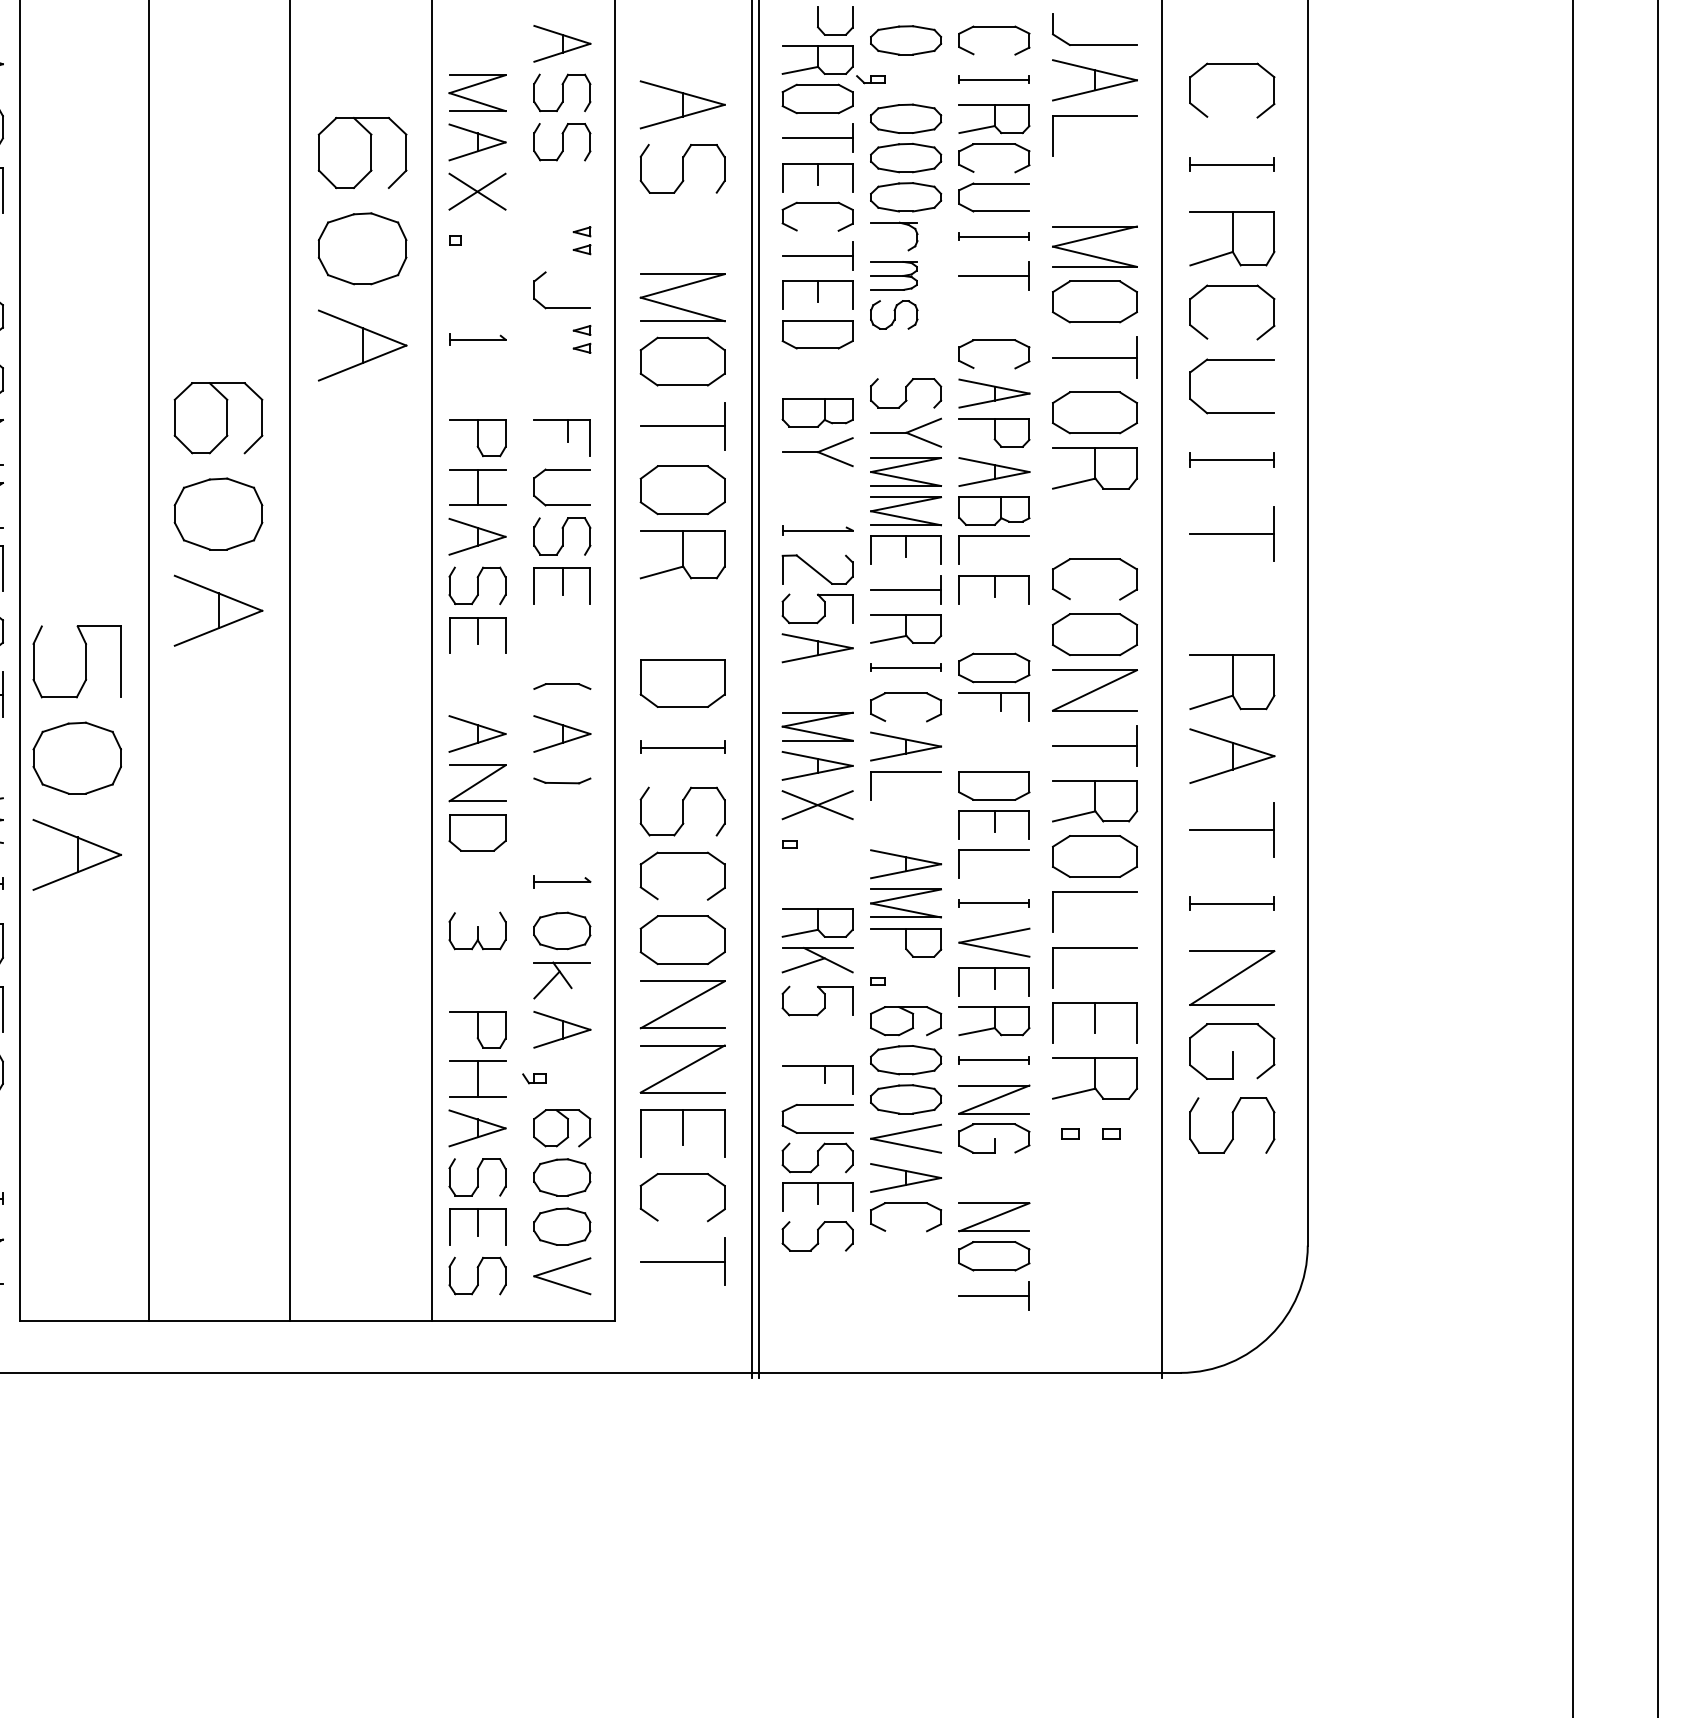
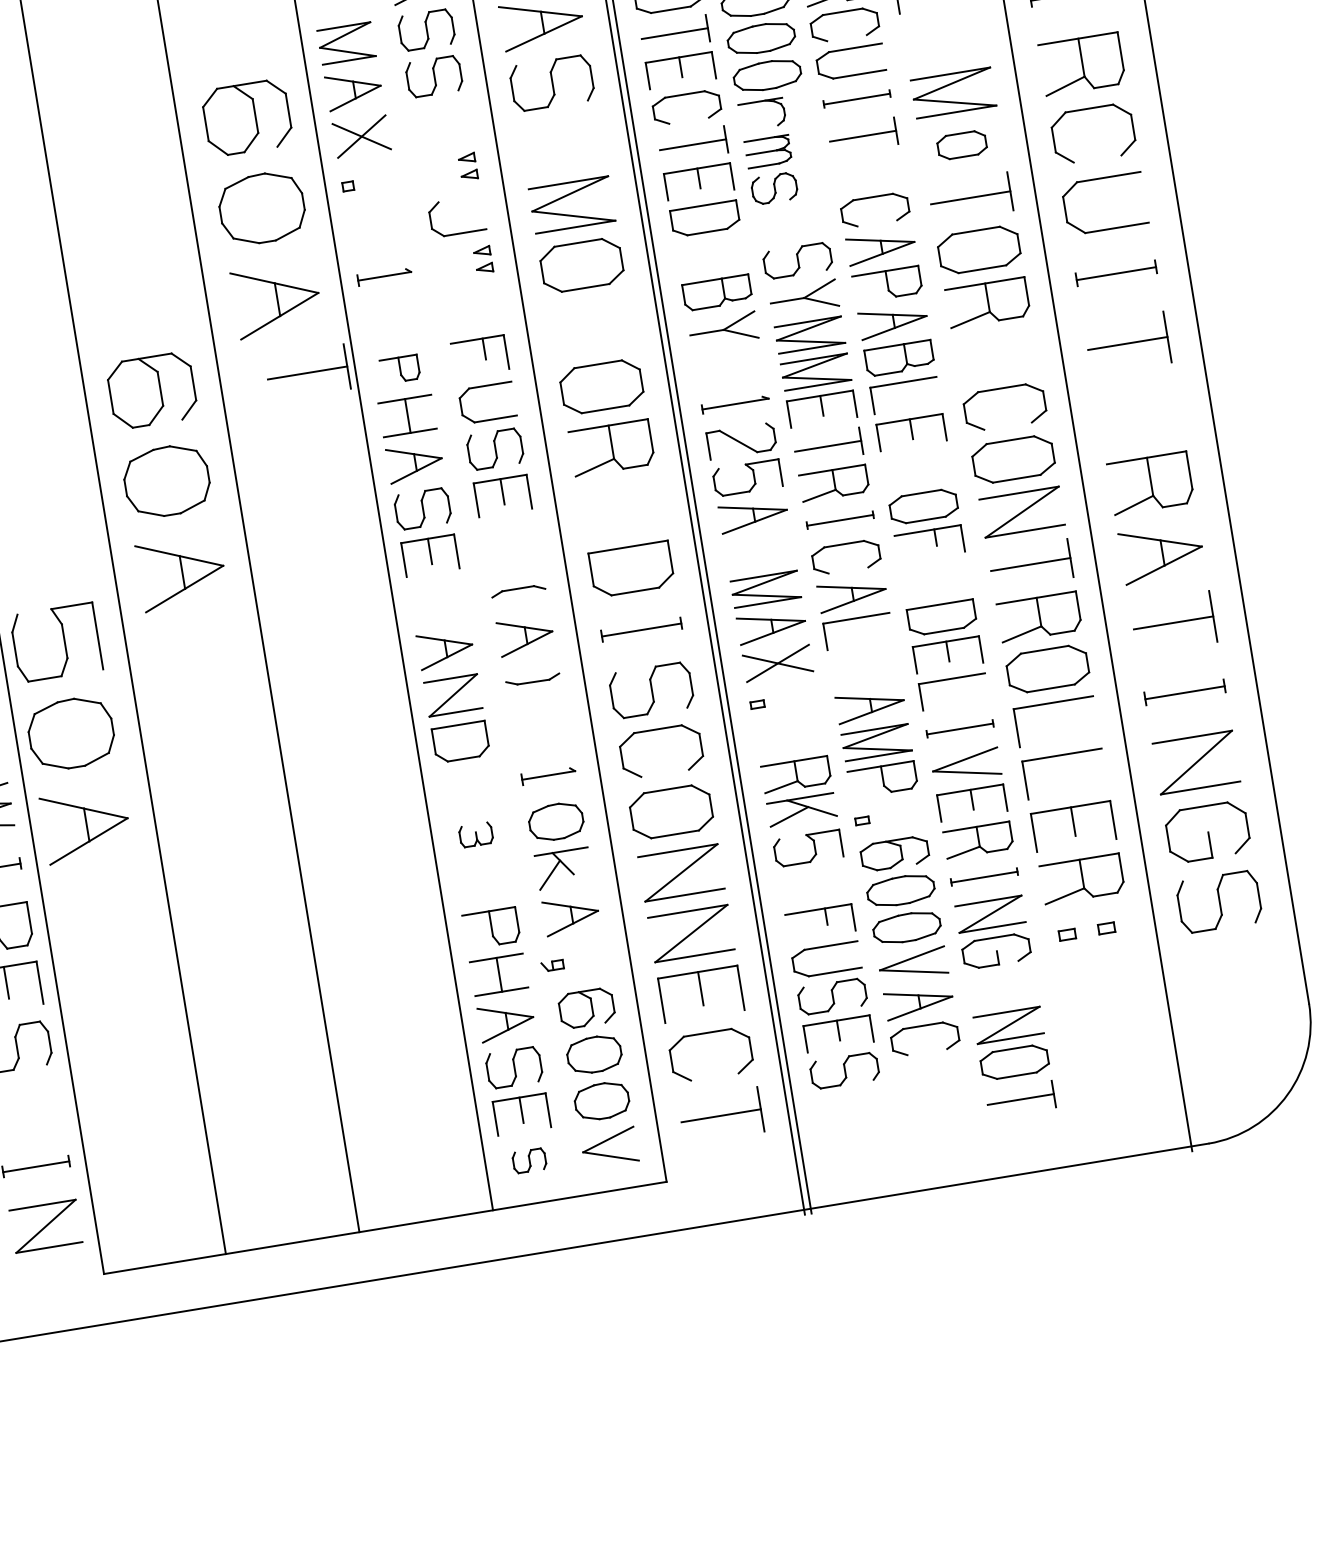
part: (1094, 301) -> (961, 144), size x0.6
part: (682, 426) -> (307, 373), moved
part: (477, 438) -> (399, 369), size x0.7
part: (477, 930) -> (476, 834), size x0.6
part: (477, 1275) -> (529, 1160), size x0.6

